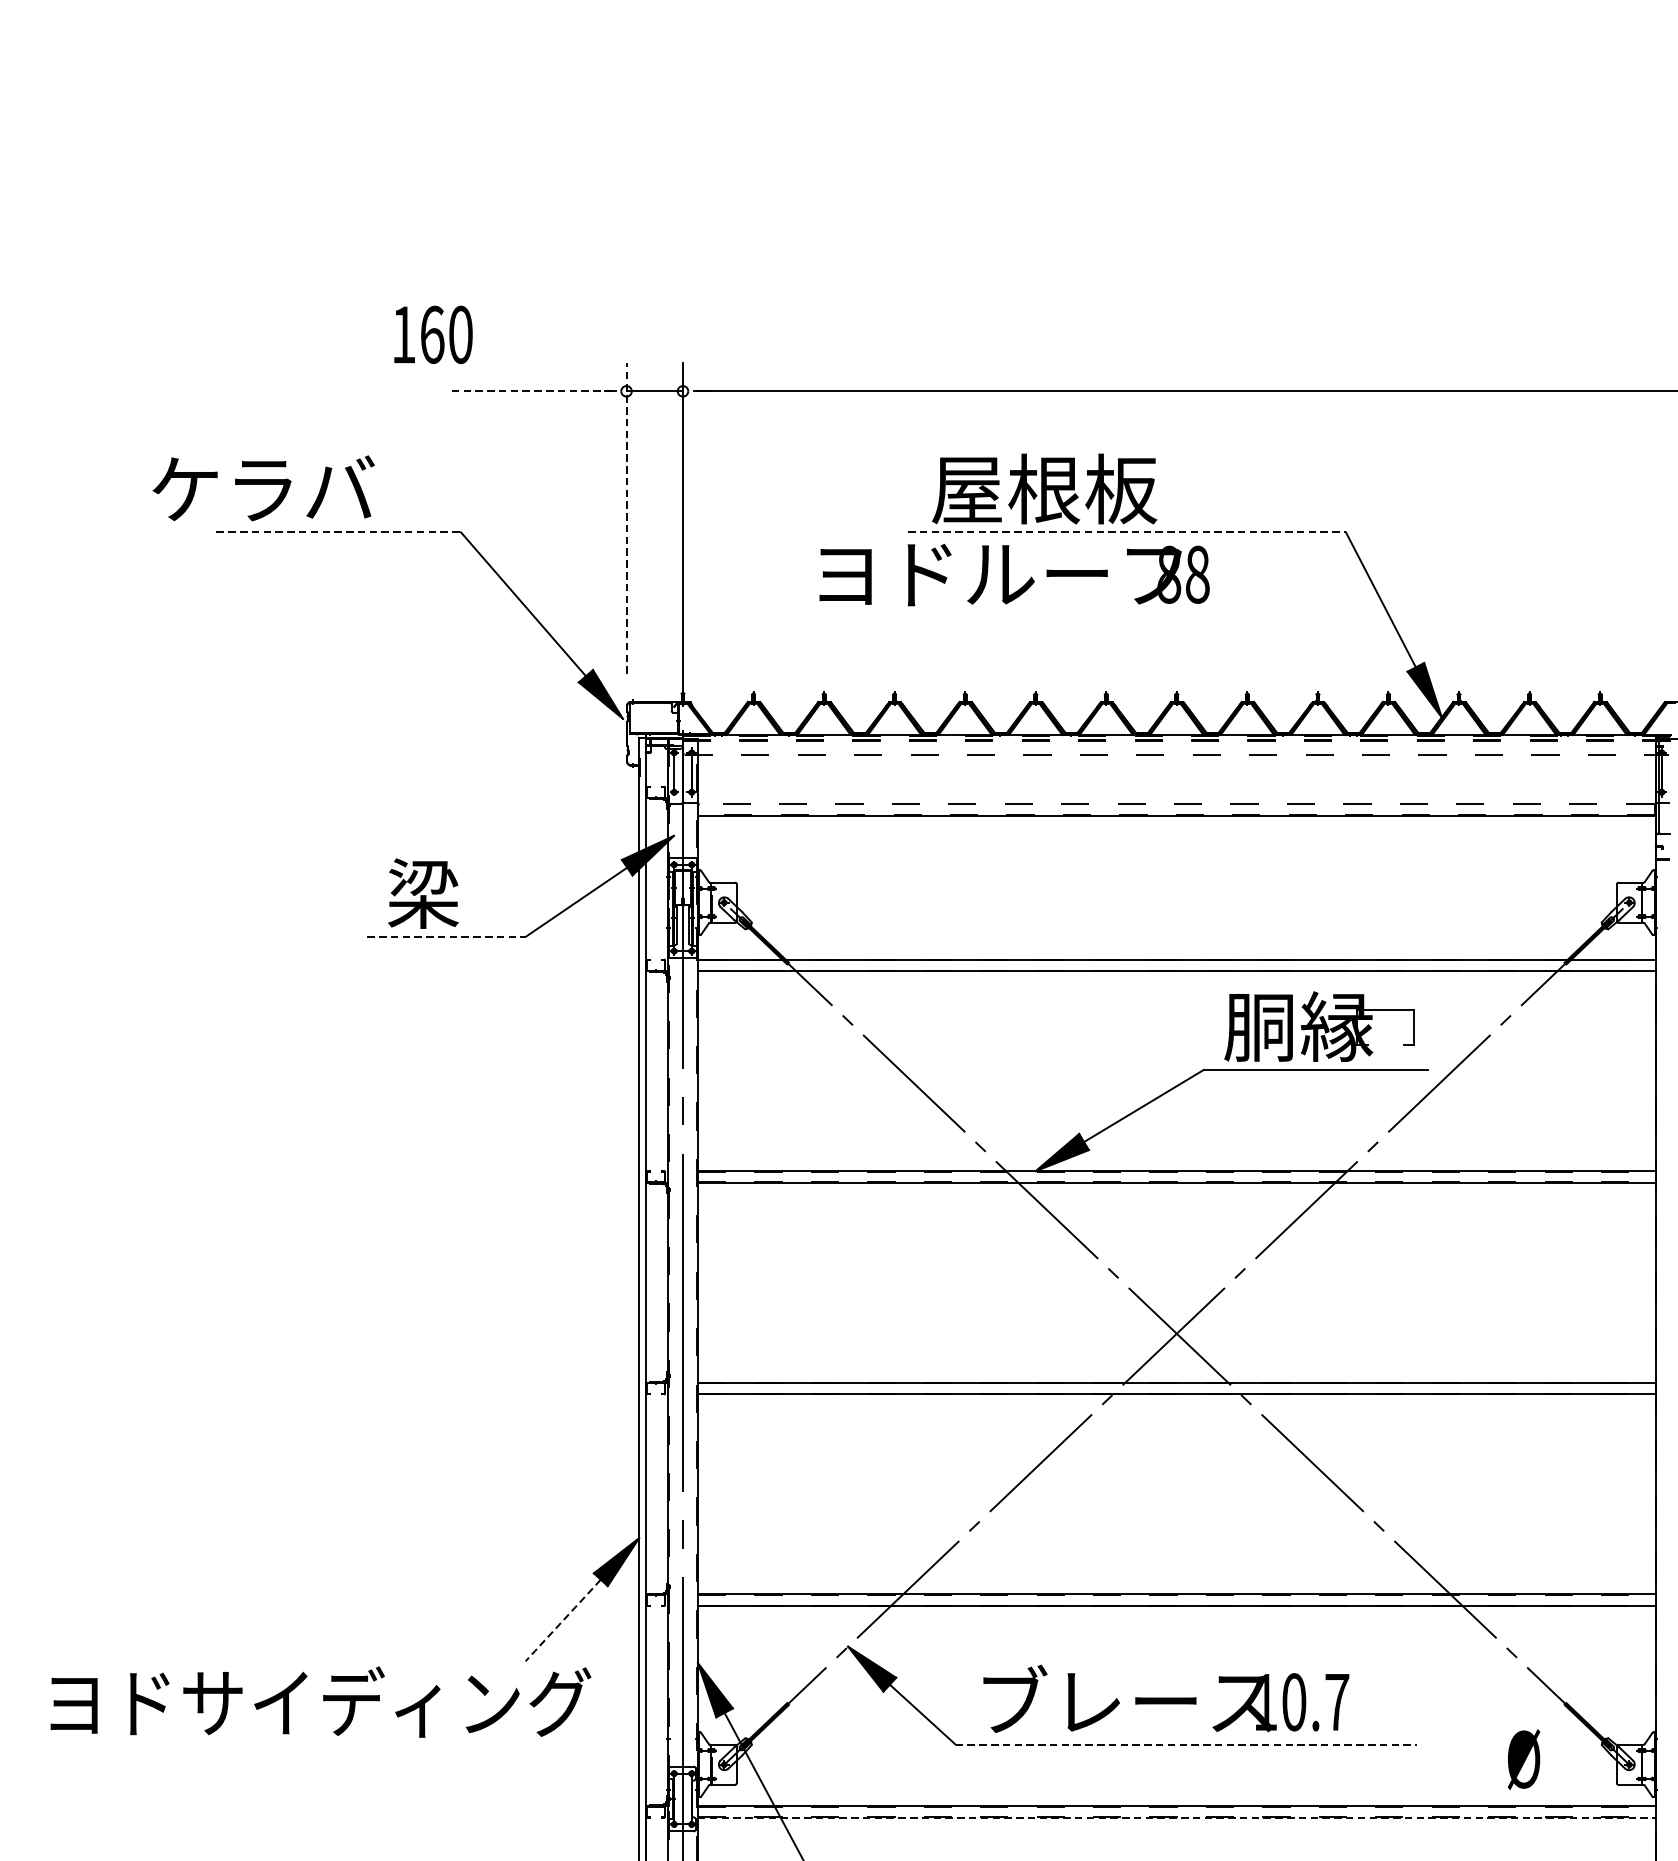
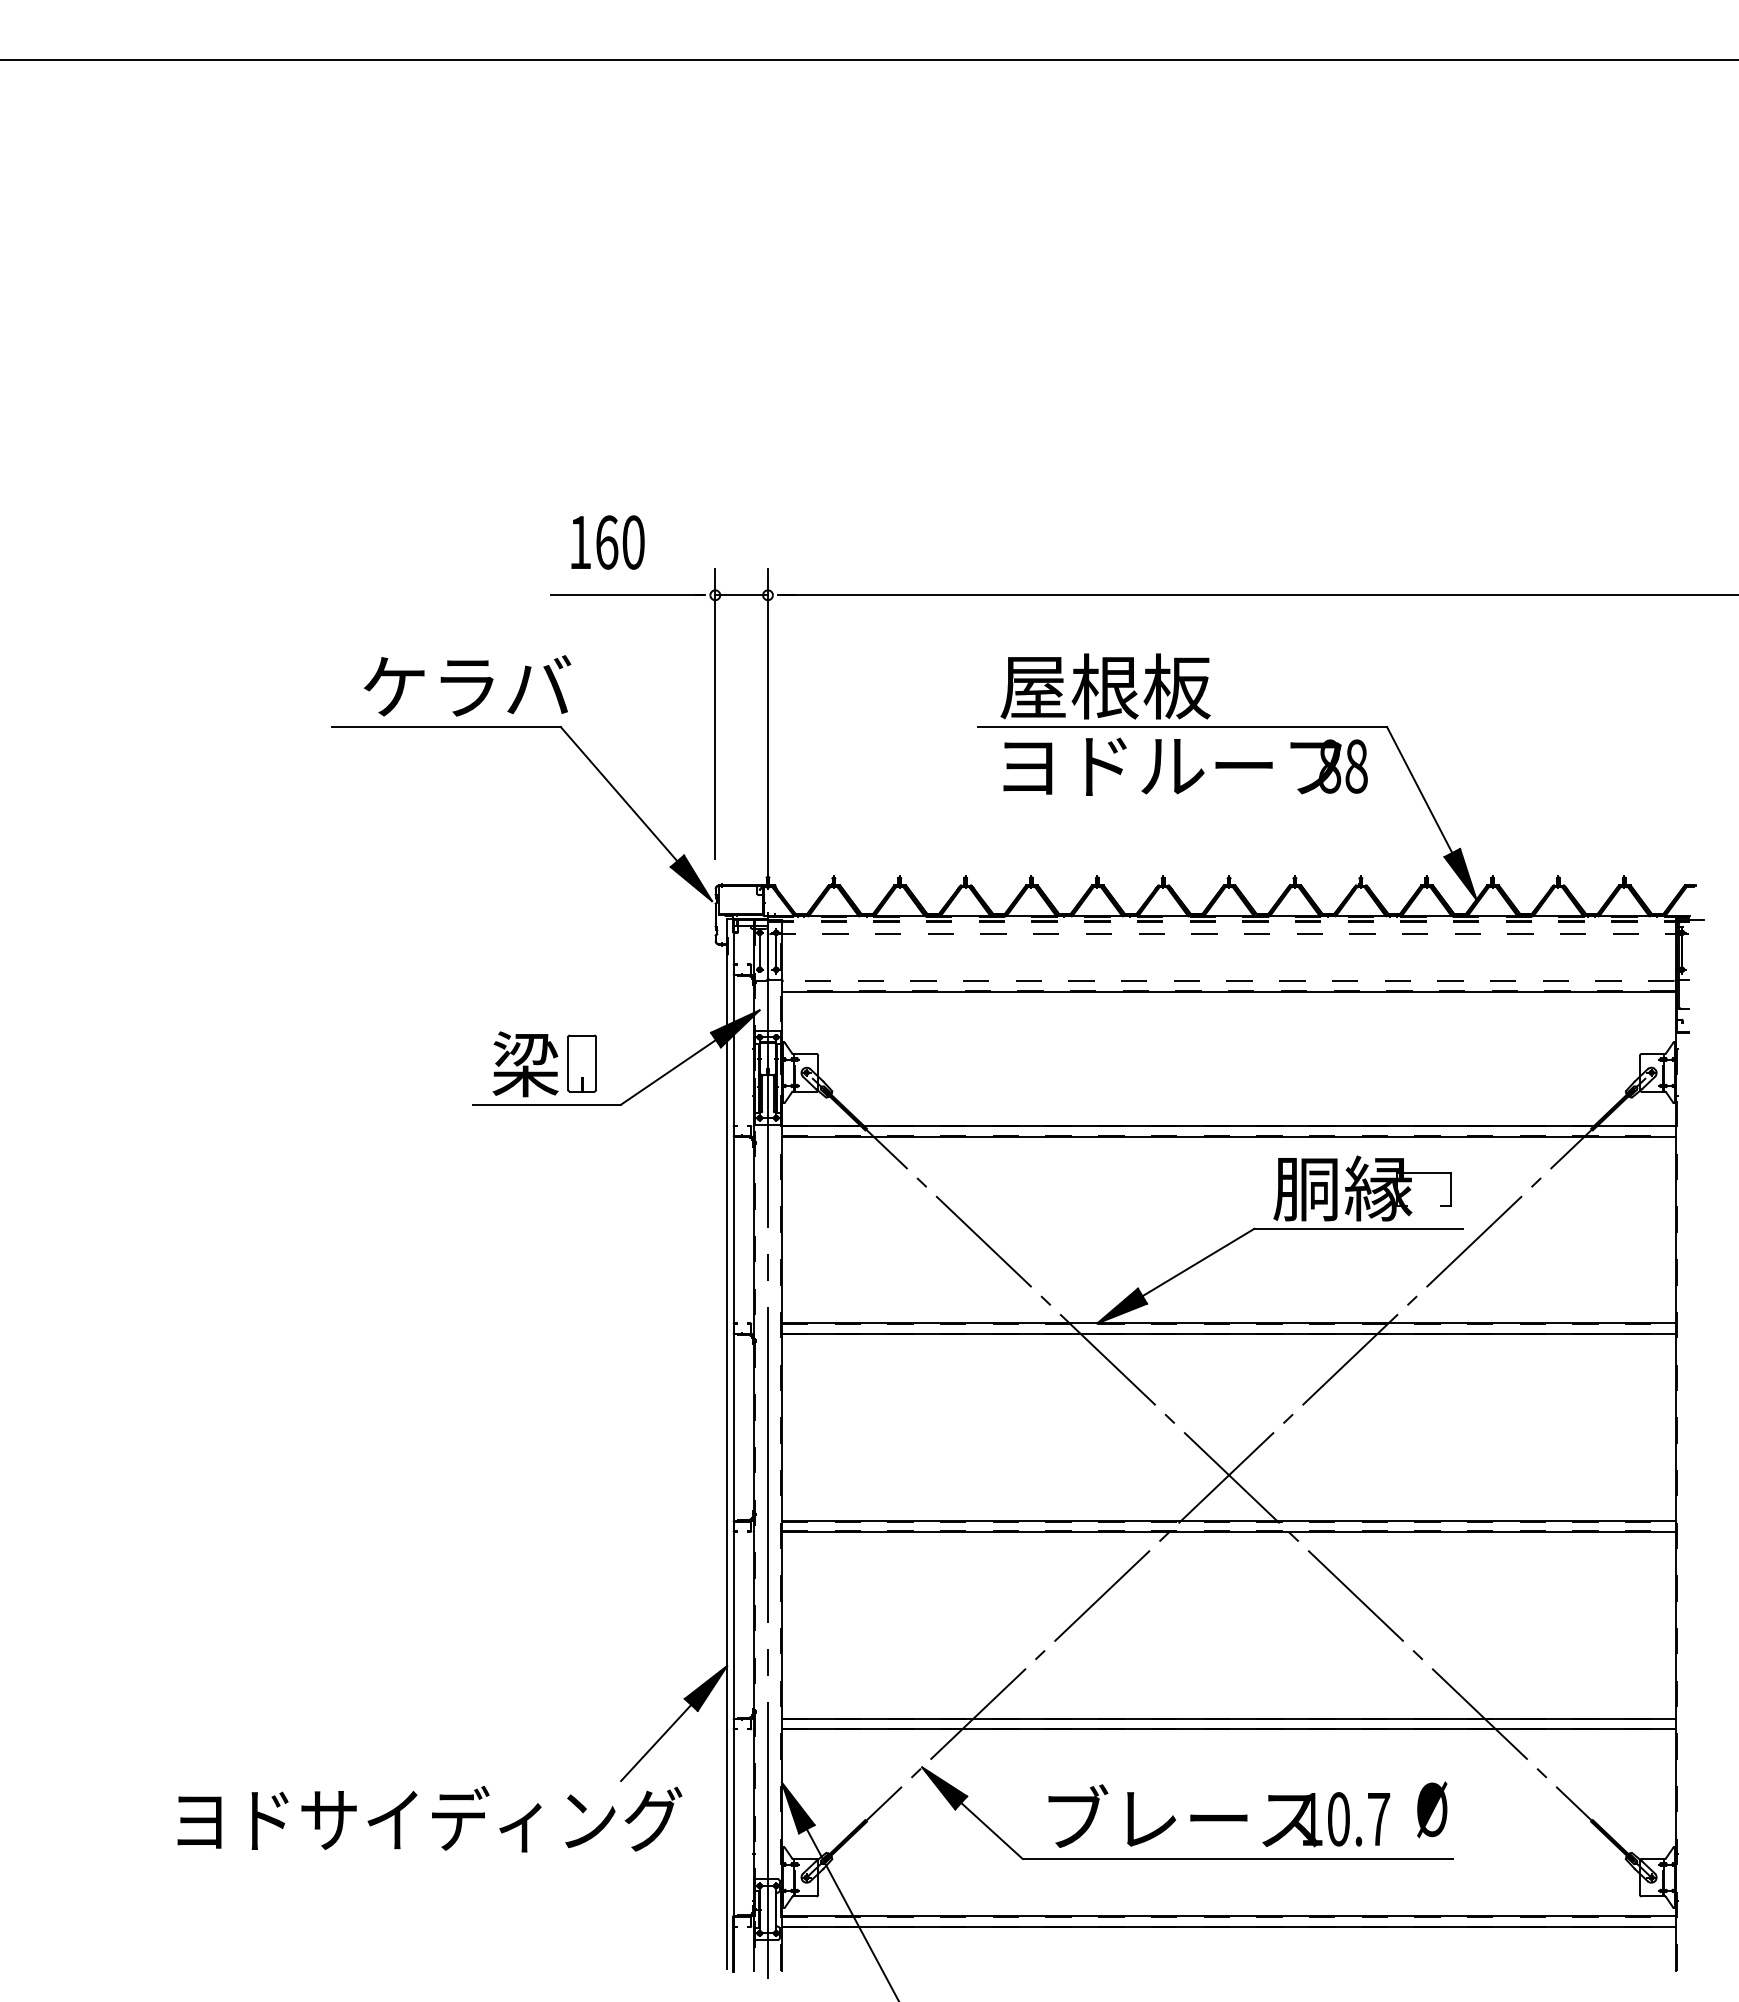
text: (432, 334) -> (607, 542), moved
line: (531, 391) -> (626, 595), dashed -> solid
text: (263, 487) -> (467, 685), moved
line: (626, 517) -> (715, 713), dashed -> solid
line: (339, 532) -> (447, 727), dashed -> solid
line: (1127, 532) -> (1183, 727), dashed -> solid
text: (1014, 574) -> (1185, 766), moved
part: (483, 892) -> (581, 1063), added
line: (446, 936) -> (547, 1104), dashed -> solid
line: (563, 1620) -> (656, 1742), dashed -> solid
line: (1186, 1744) -> (1238, 1858), dashed -> solid
text: (1524, 1759) -> (1432, 1809), moved
line: (1177, 1818) -> (1229, 1927), dashed -> solid

